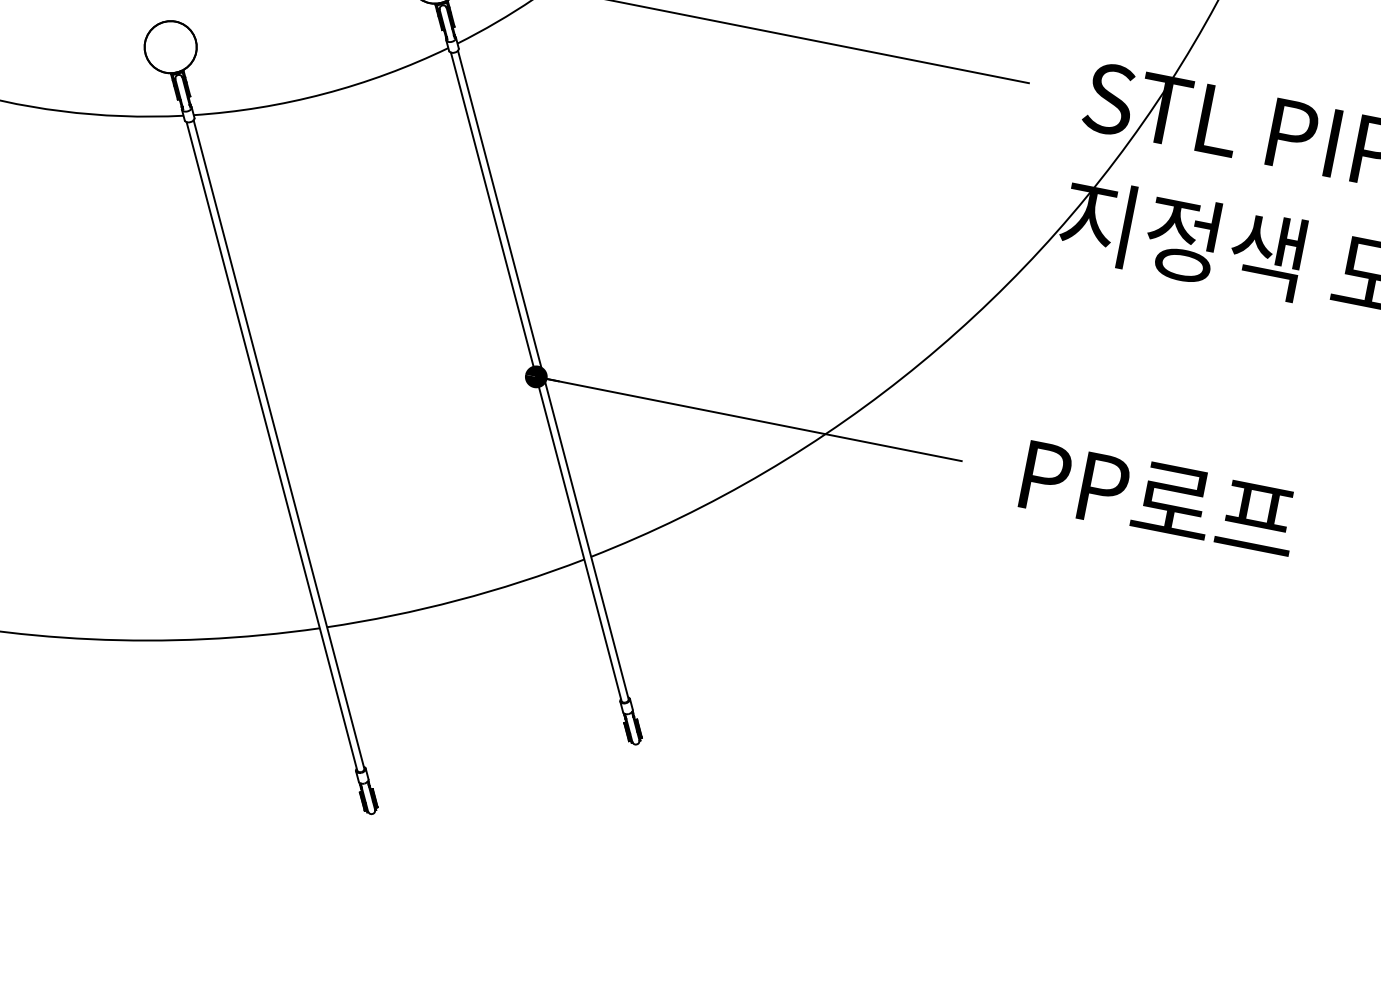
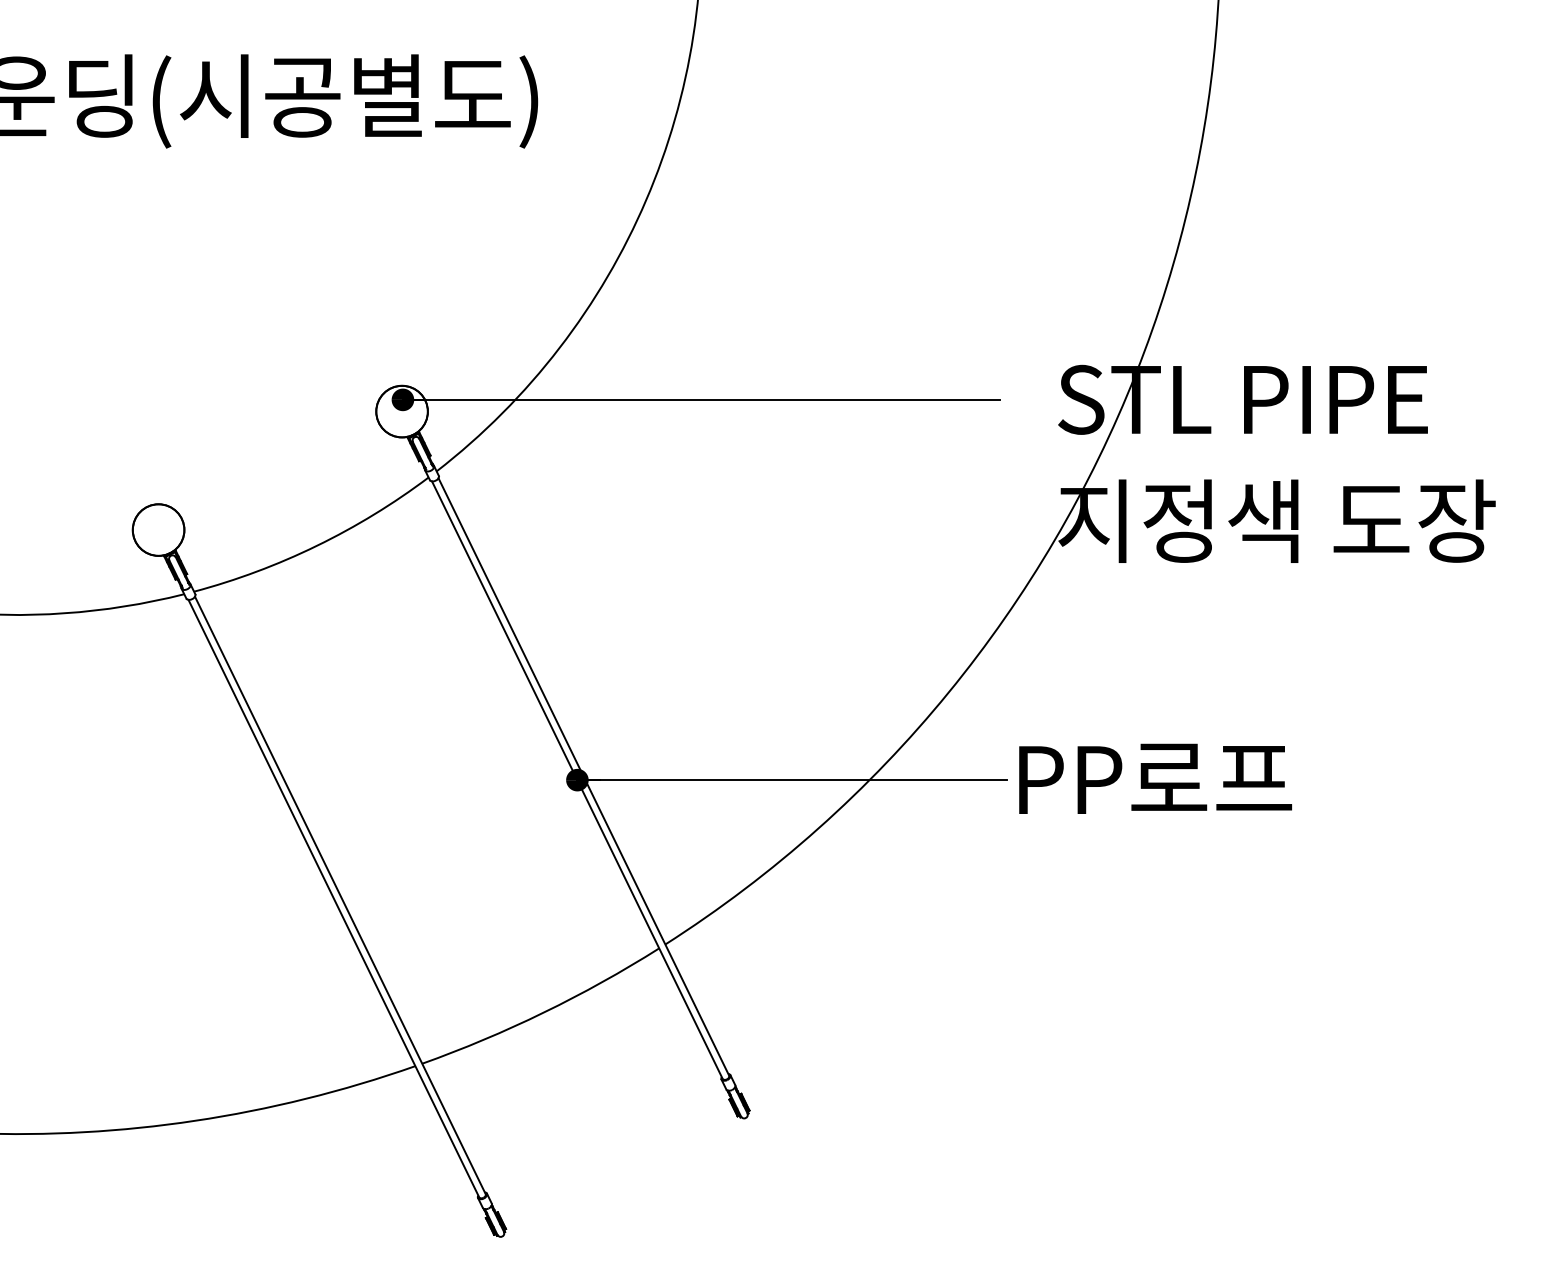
text: (1159, 498) -> (1155, 778), moved

